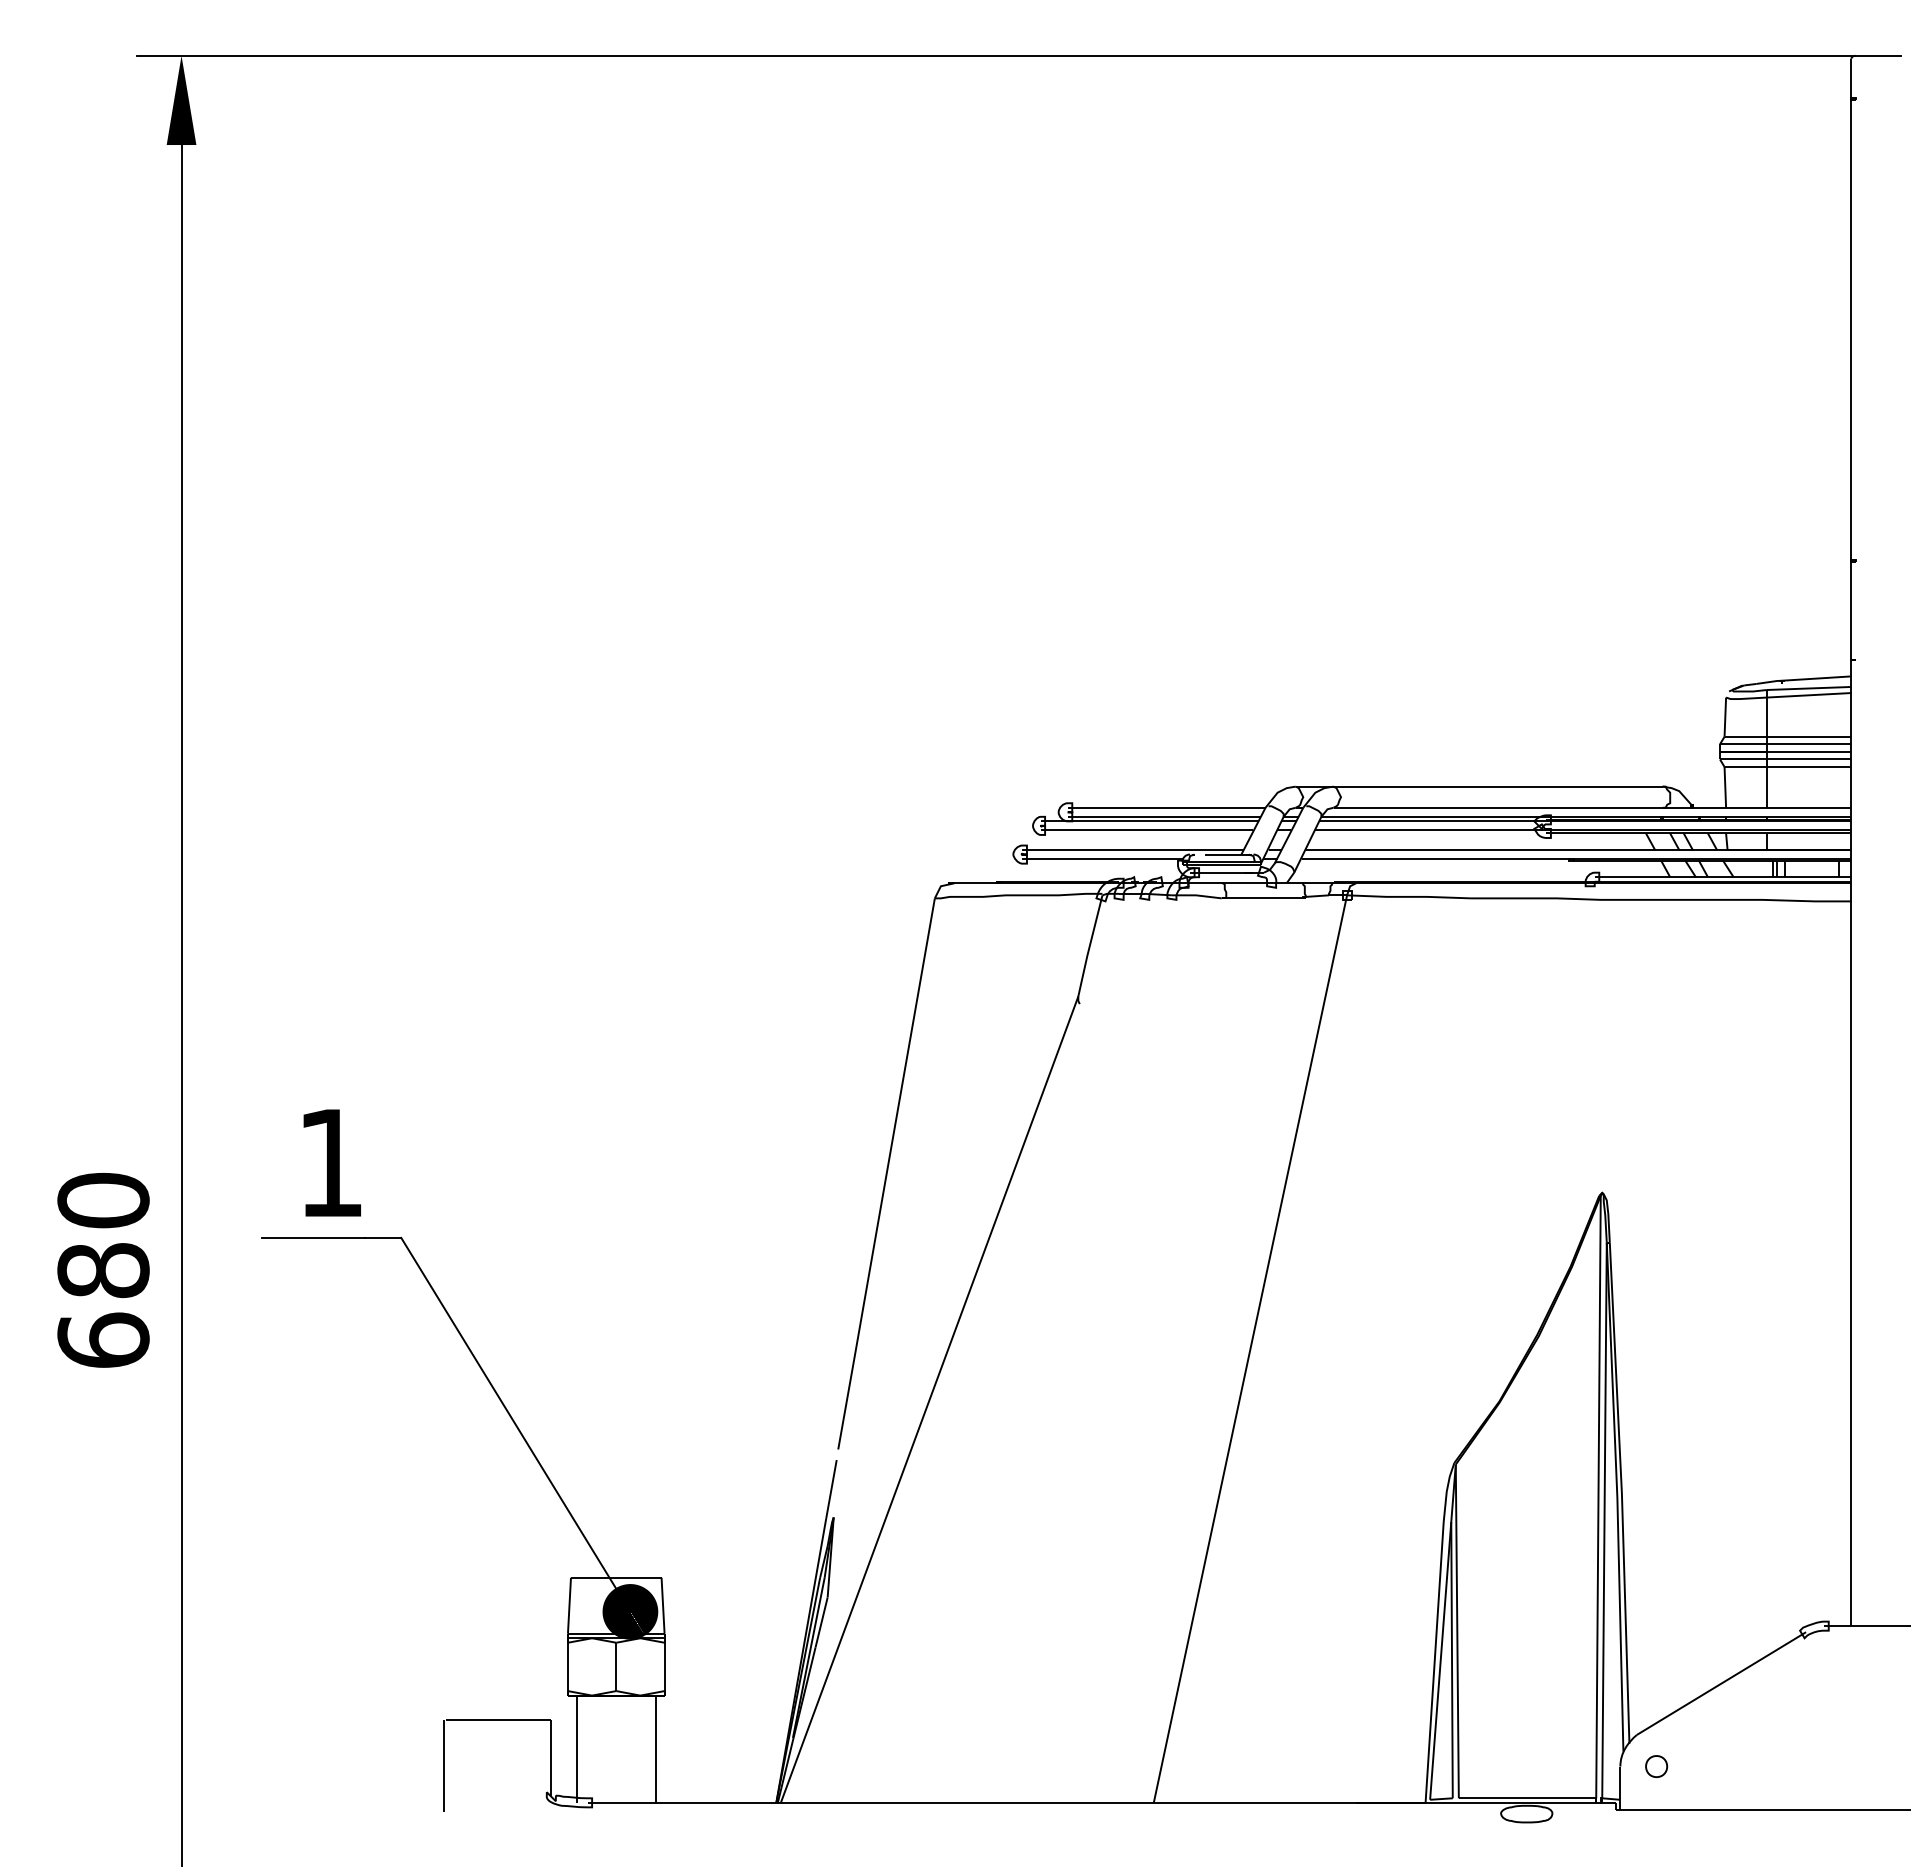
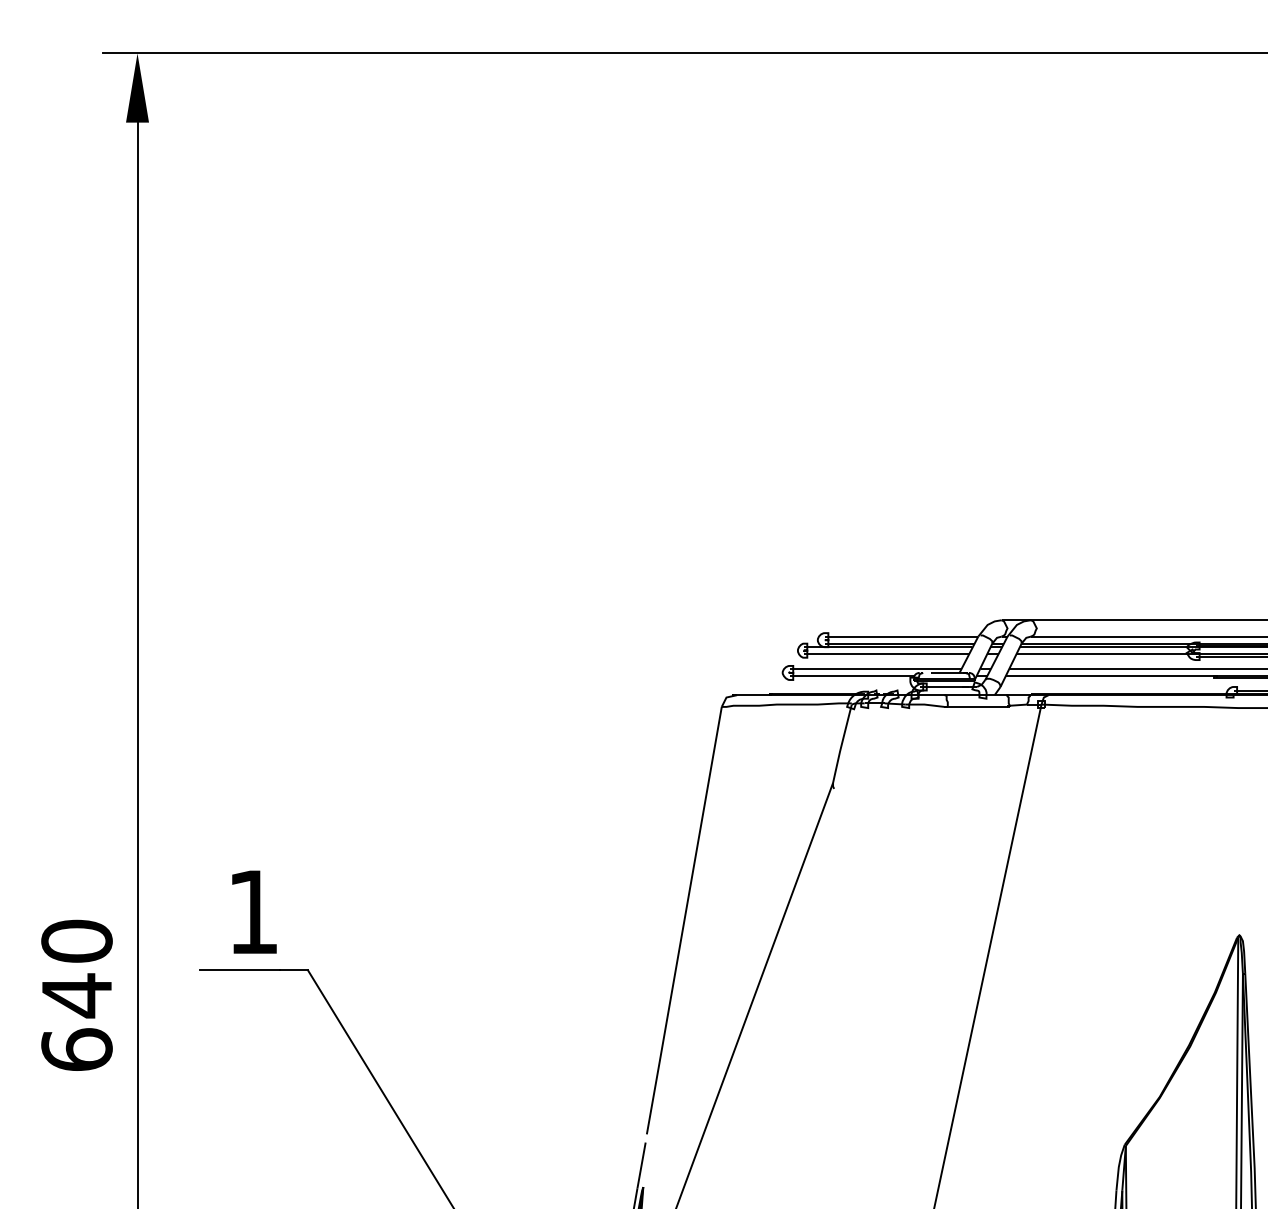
text: (103, 1270) -> (76, 995), 680 -> 640

